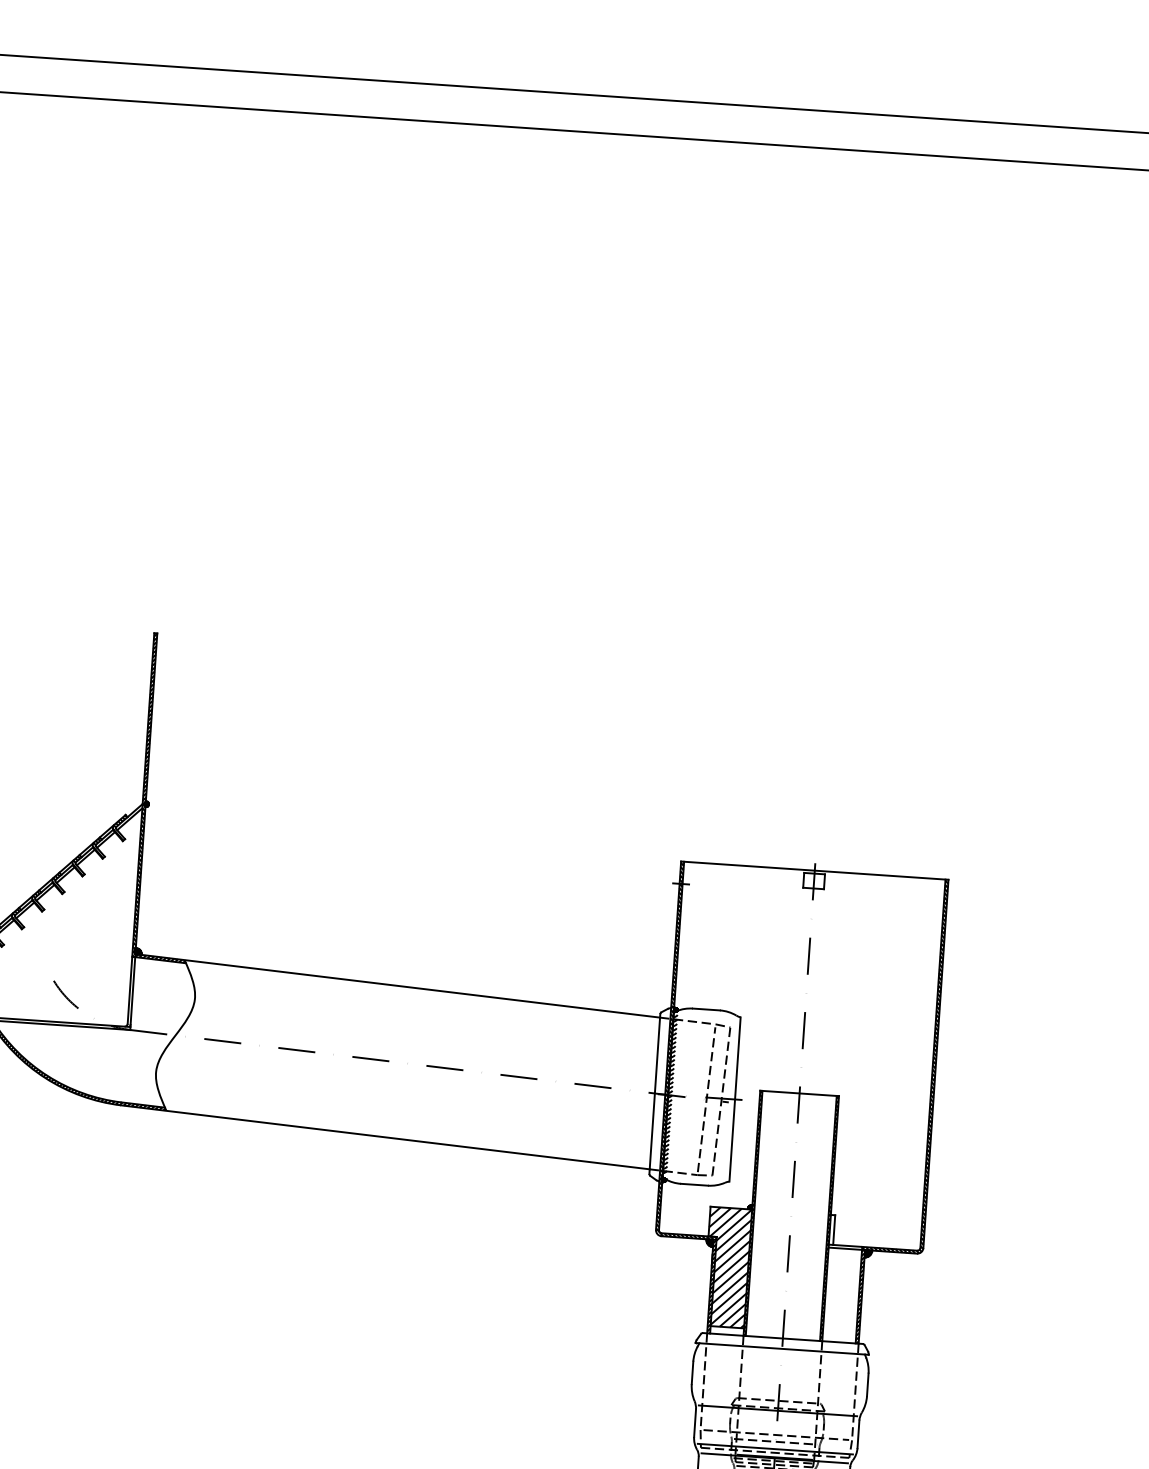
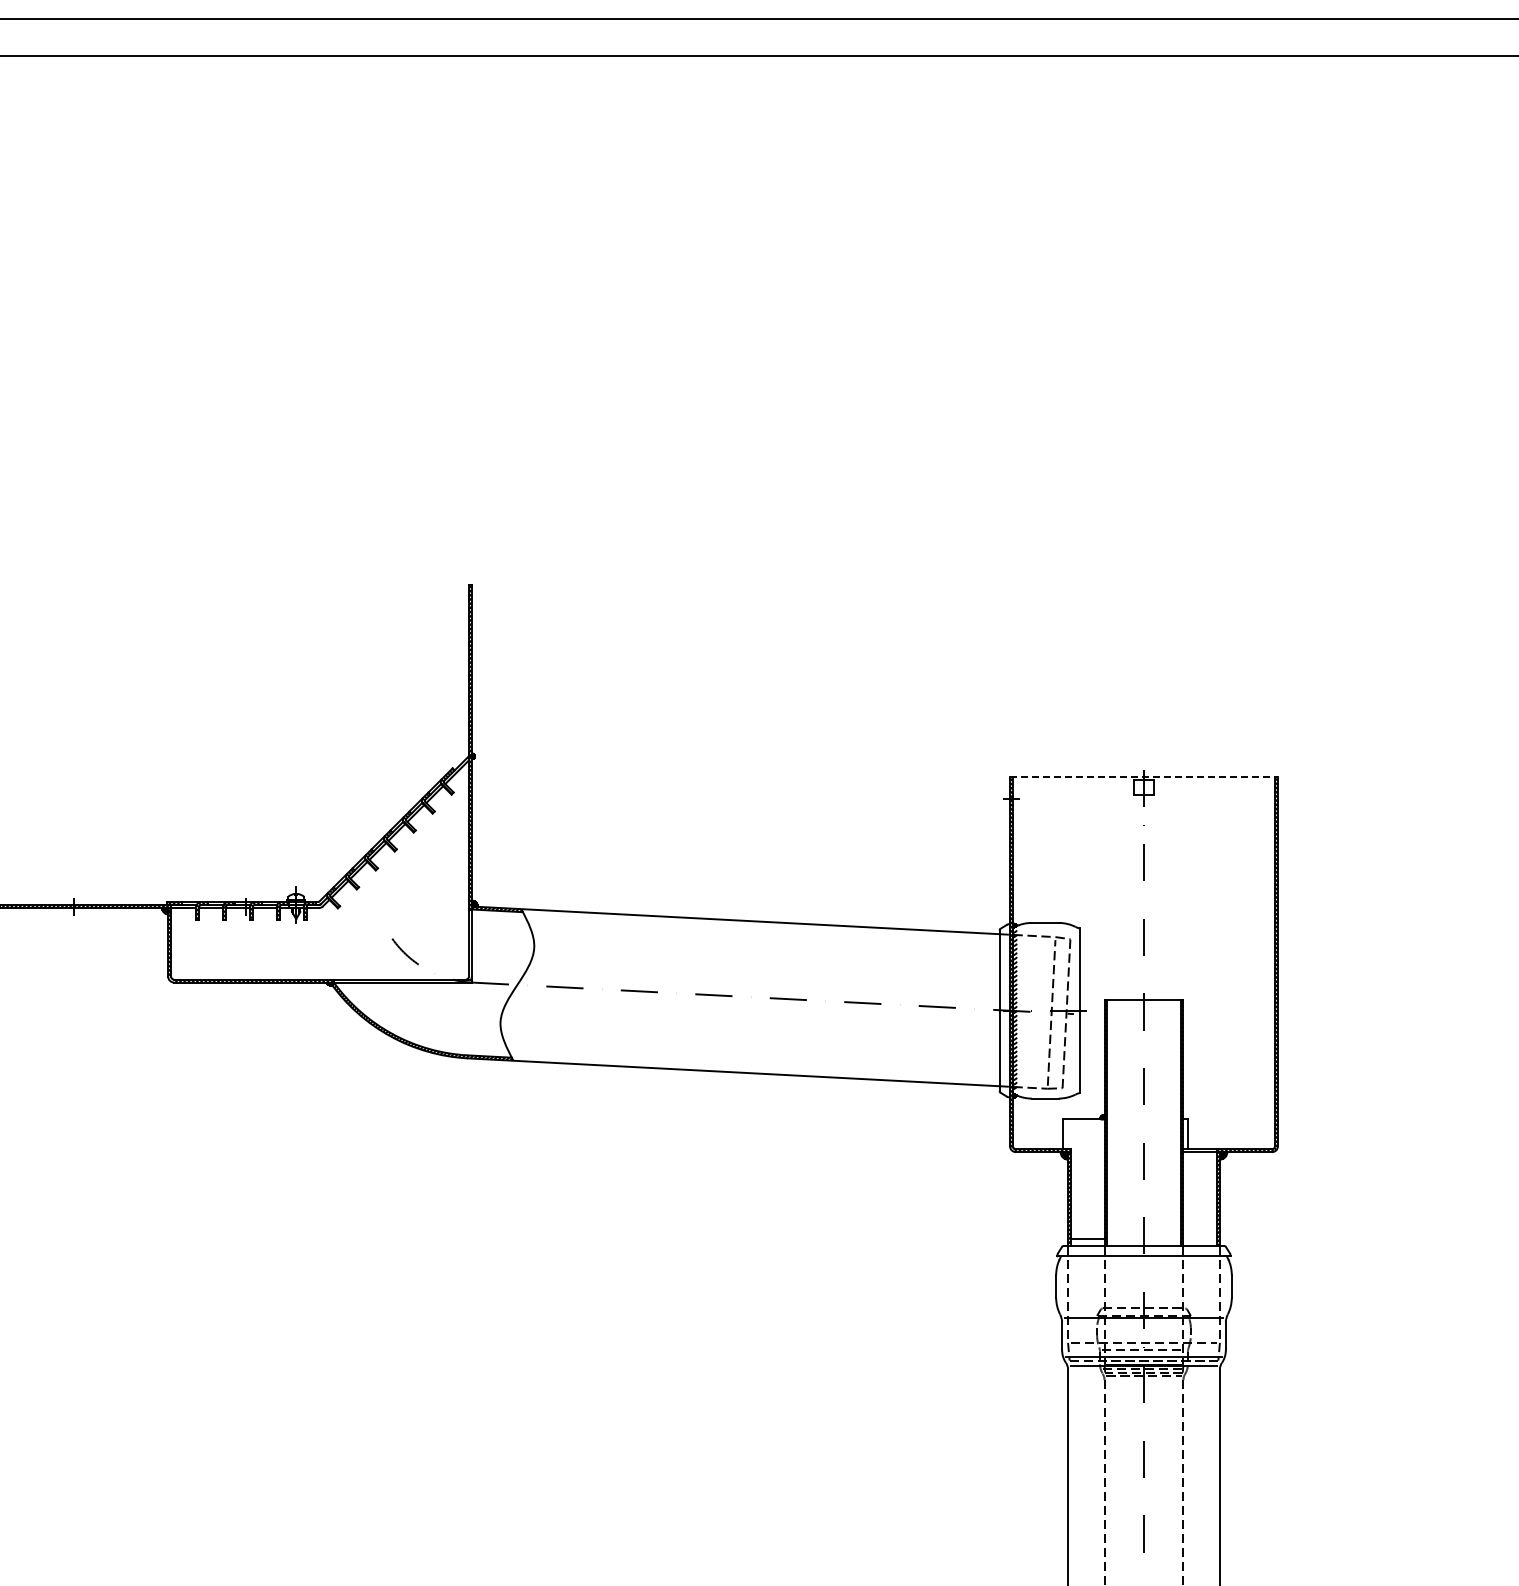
line: (814, 871) -> (1143, 777), solid -> dashed
hatch: (727, 1267) -> (1083, 1178), removed

